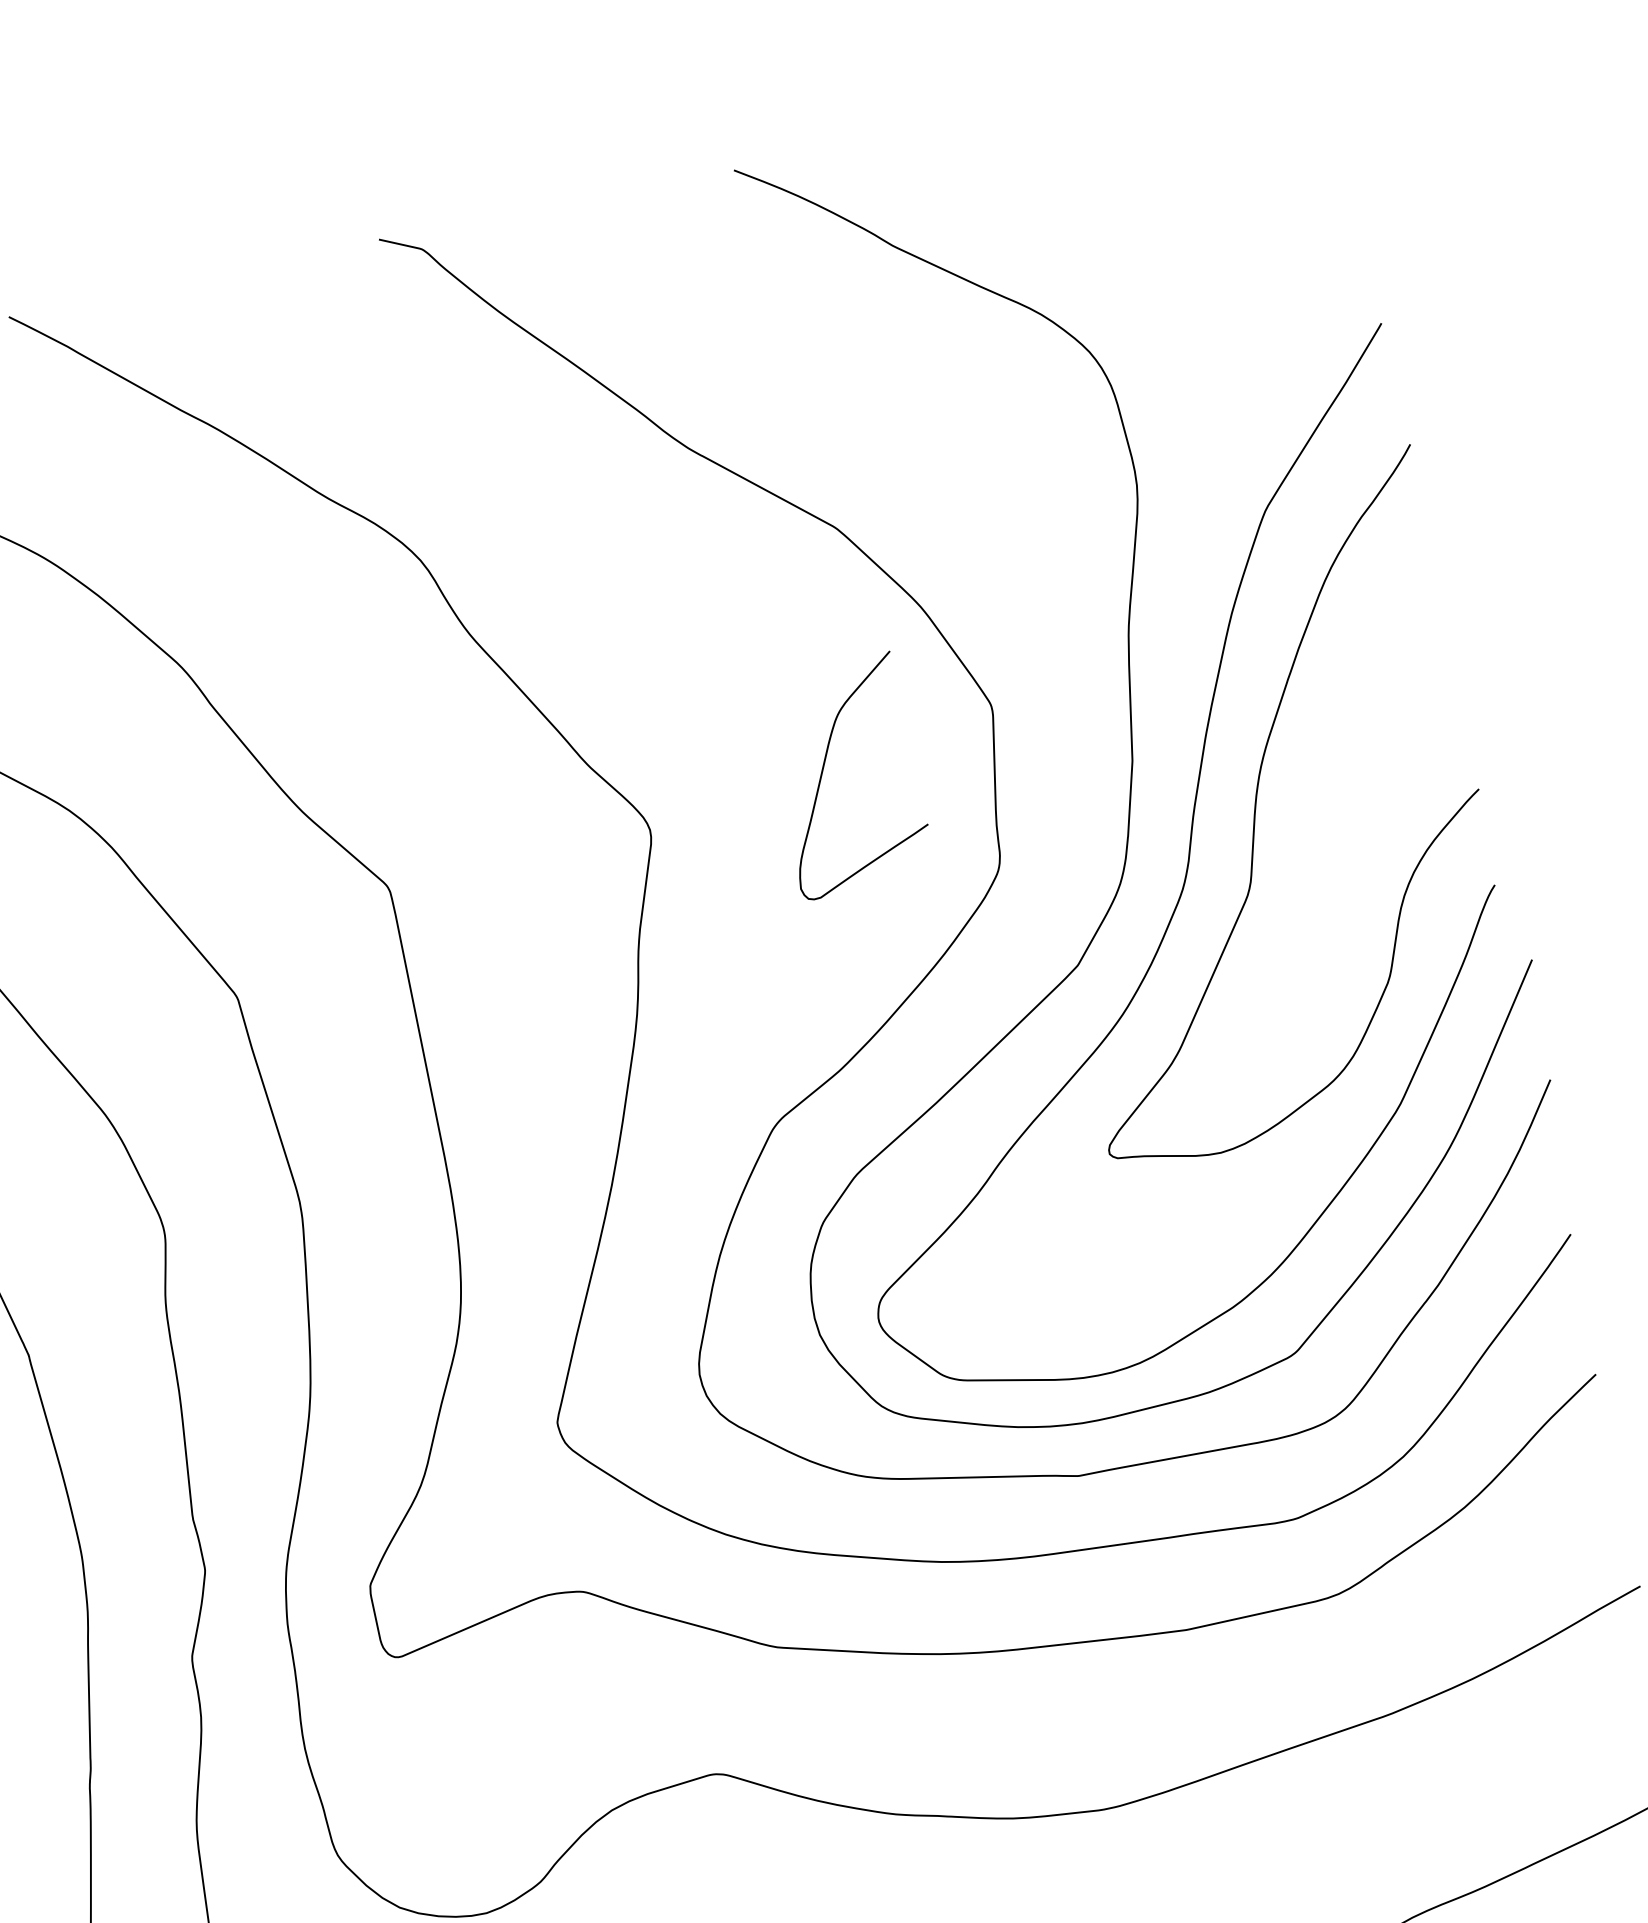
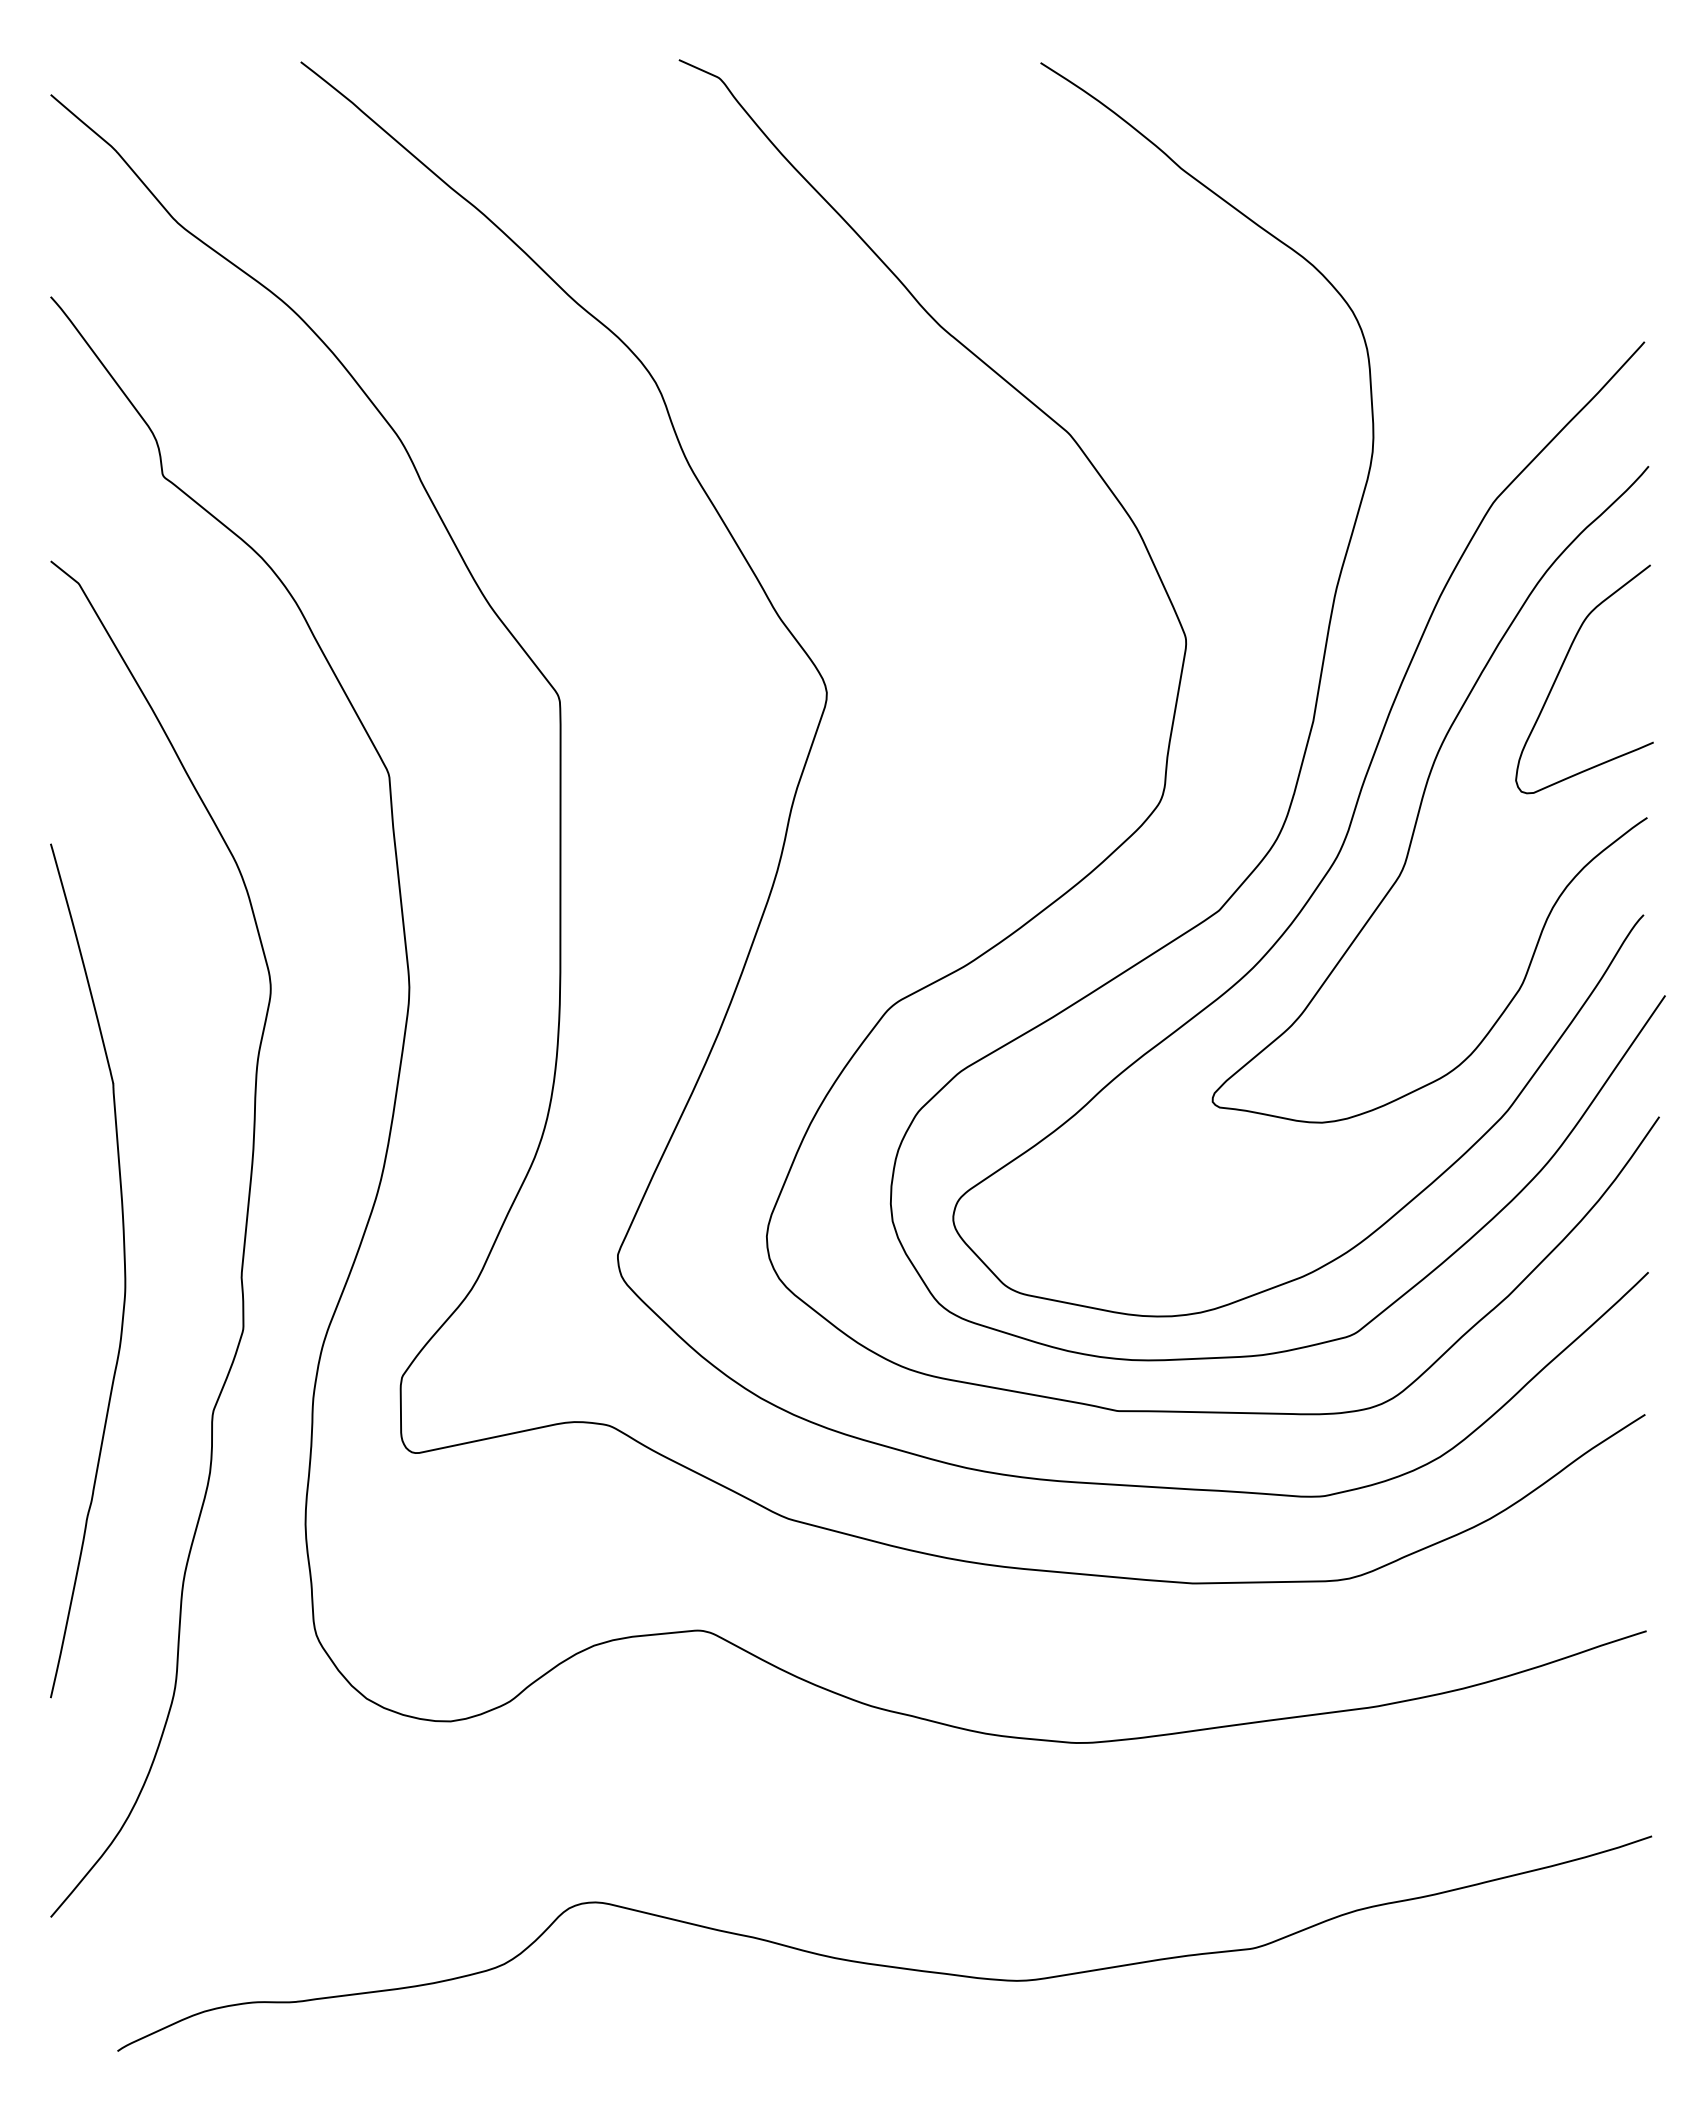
curve: (824, 769) -> (1562, 667), moved

